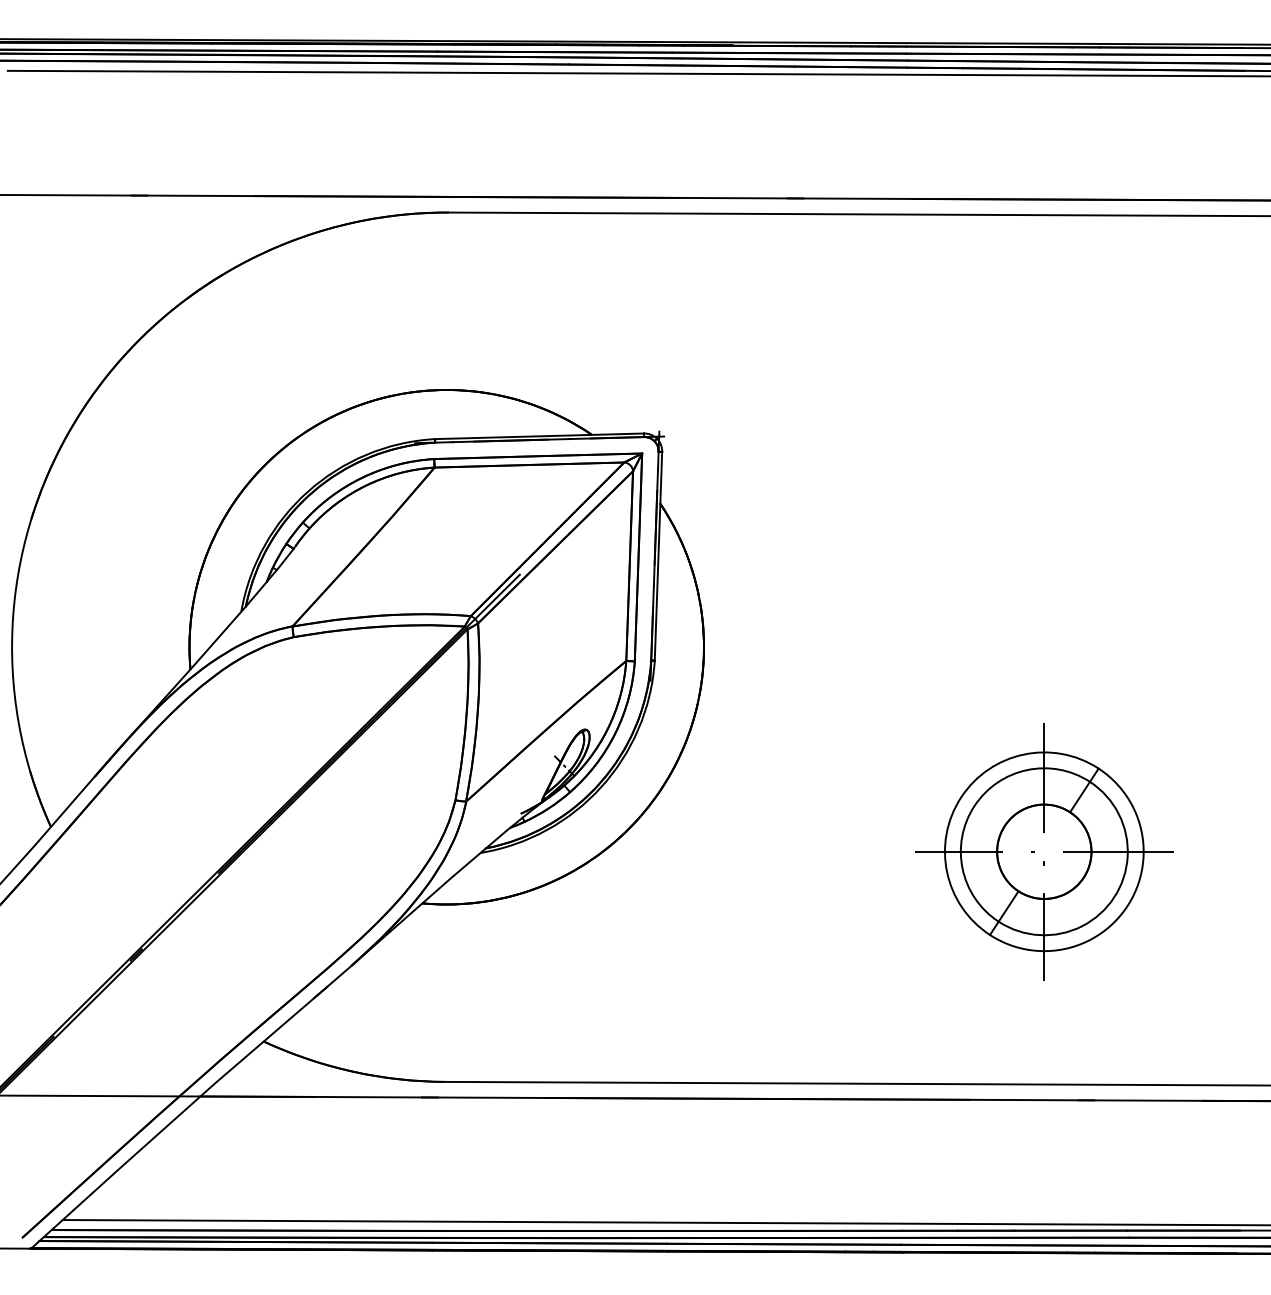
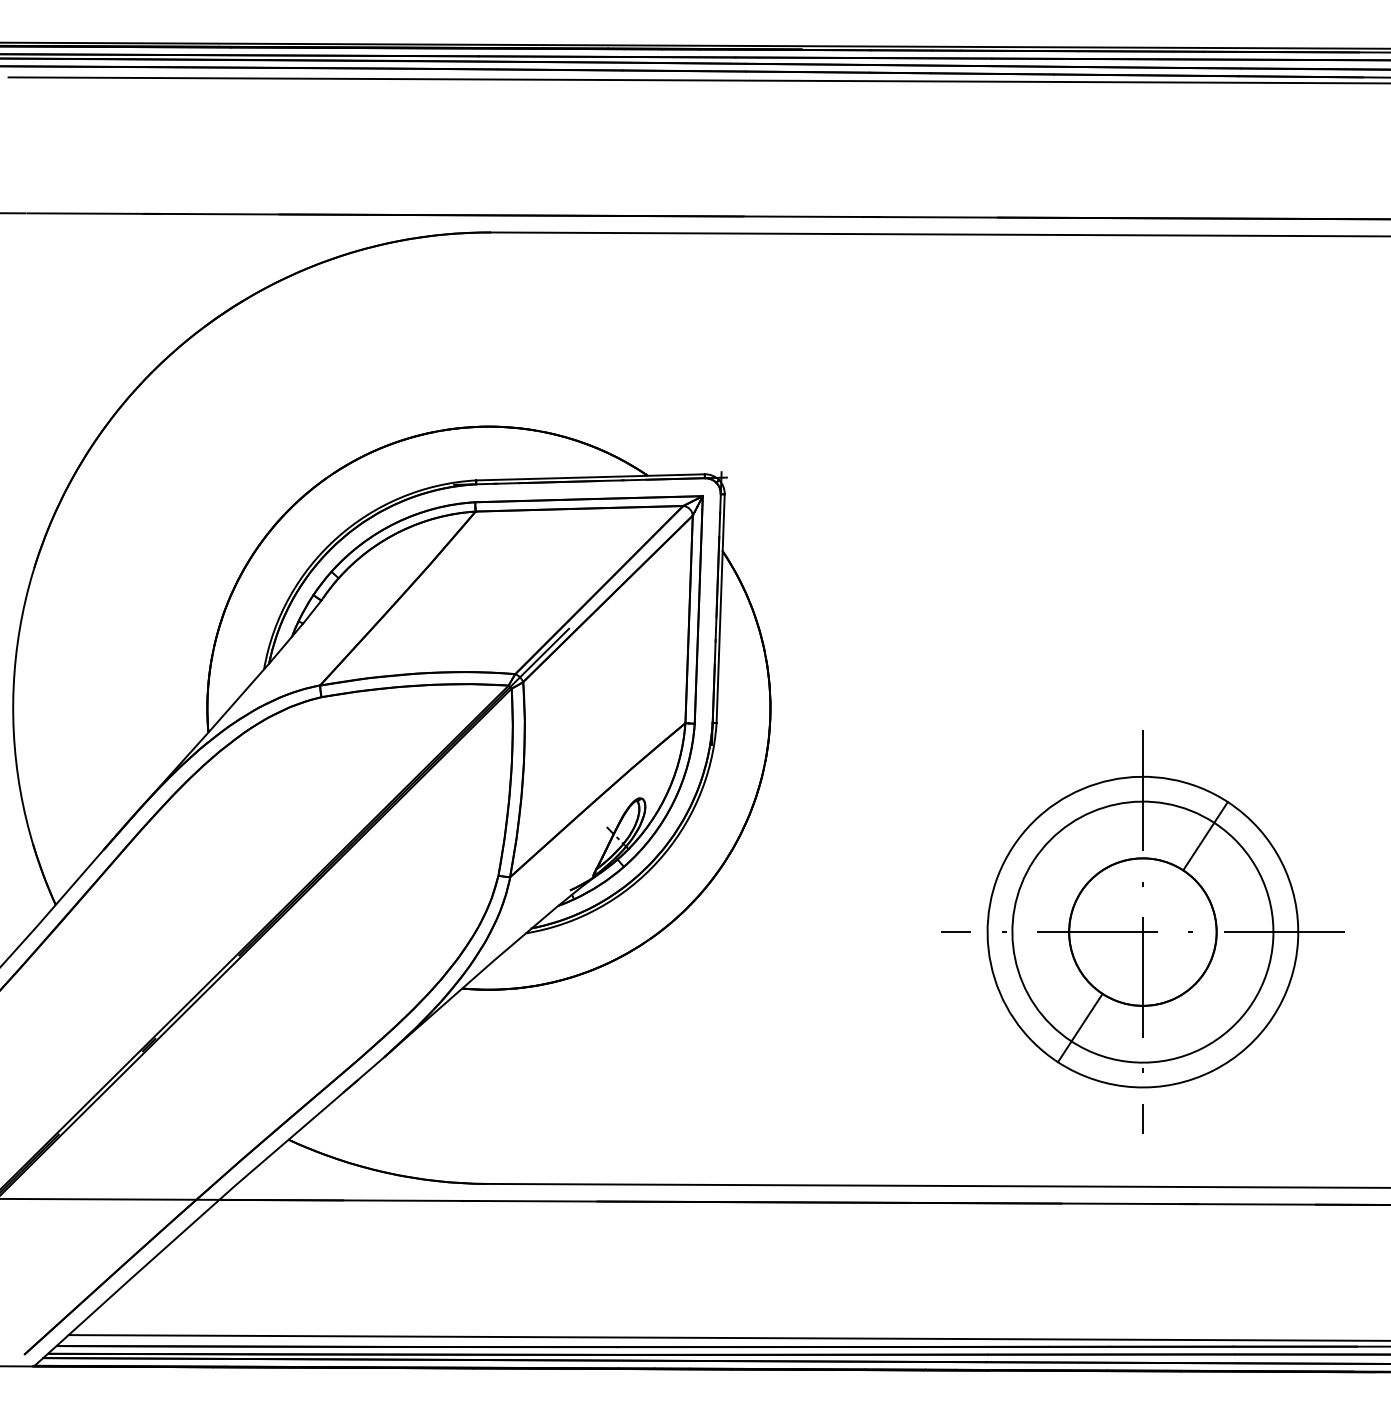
part: (1043, 851) -> (1142, 931), size x1.43

